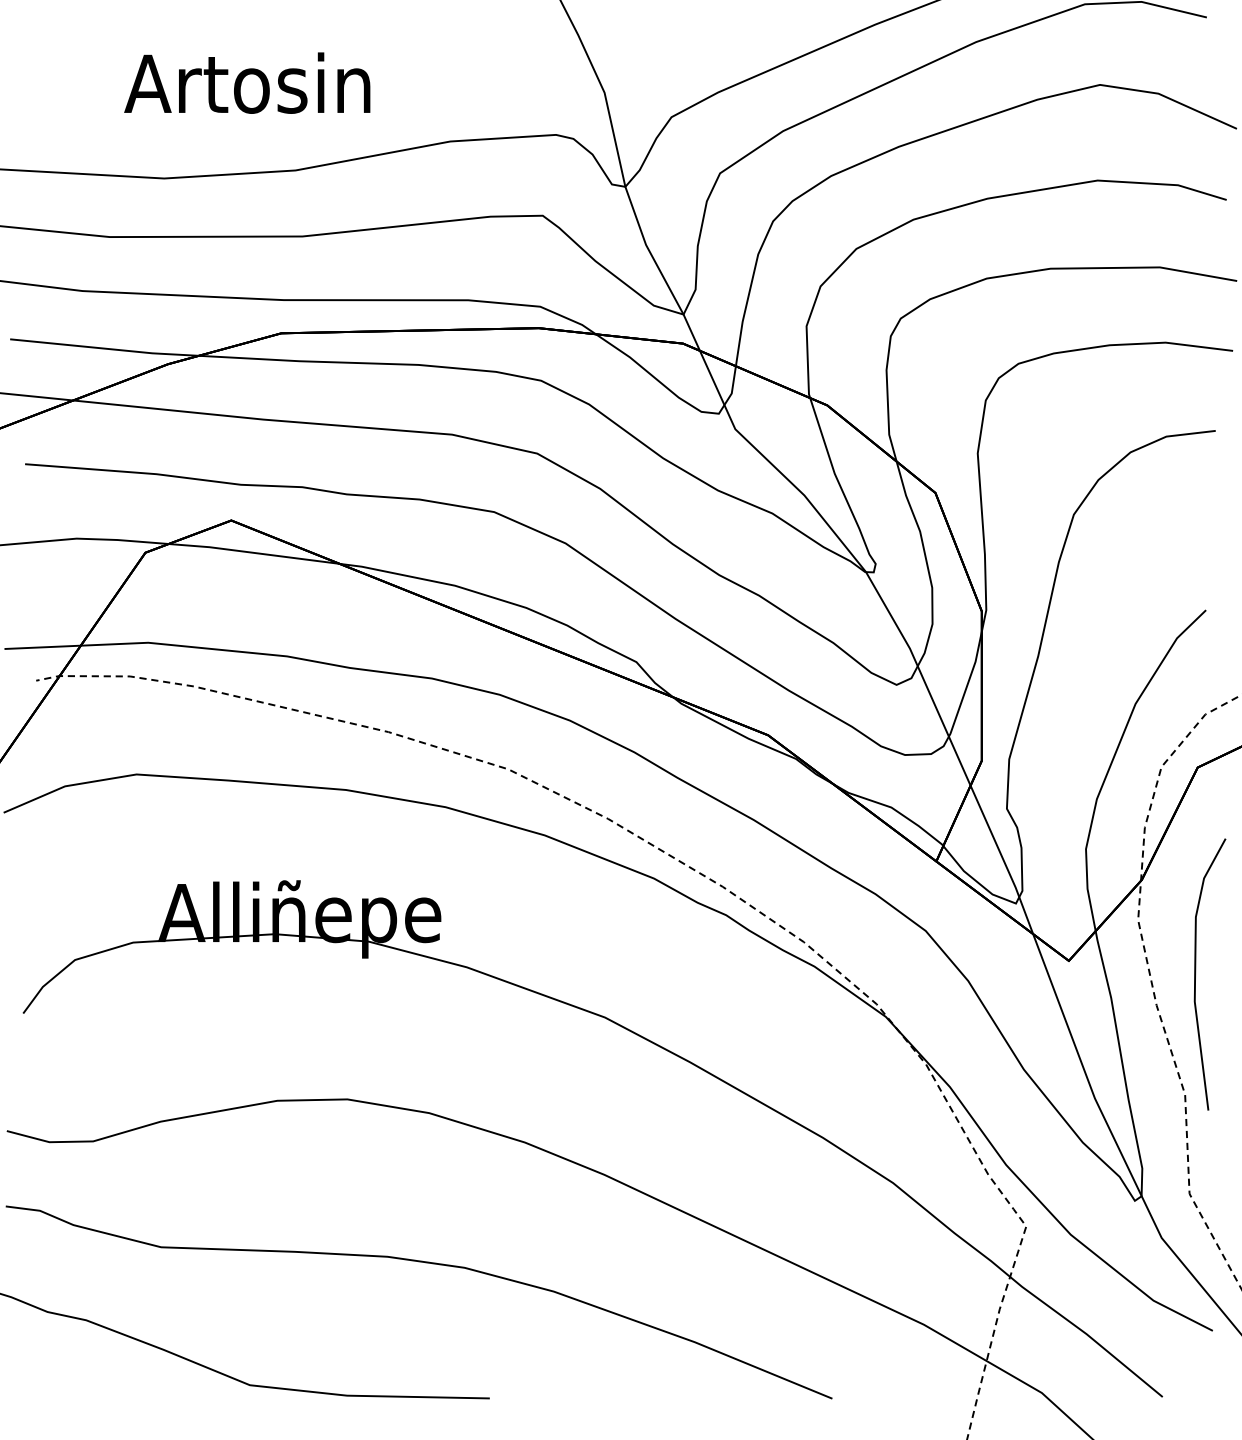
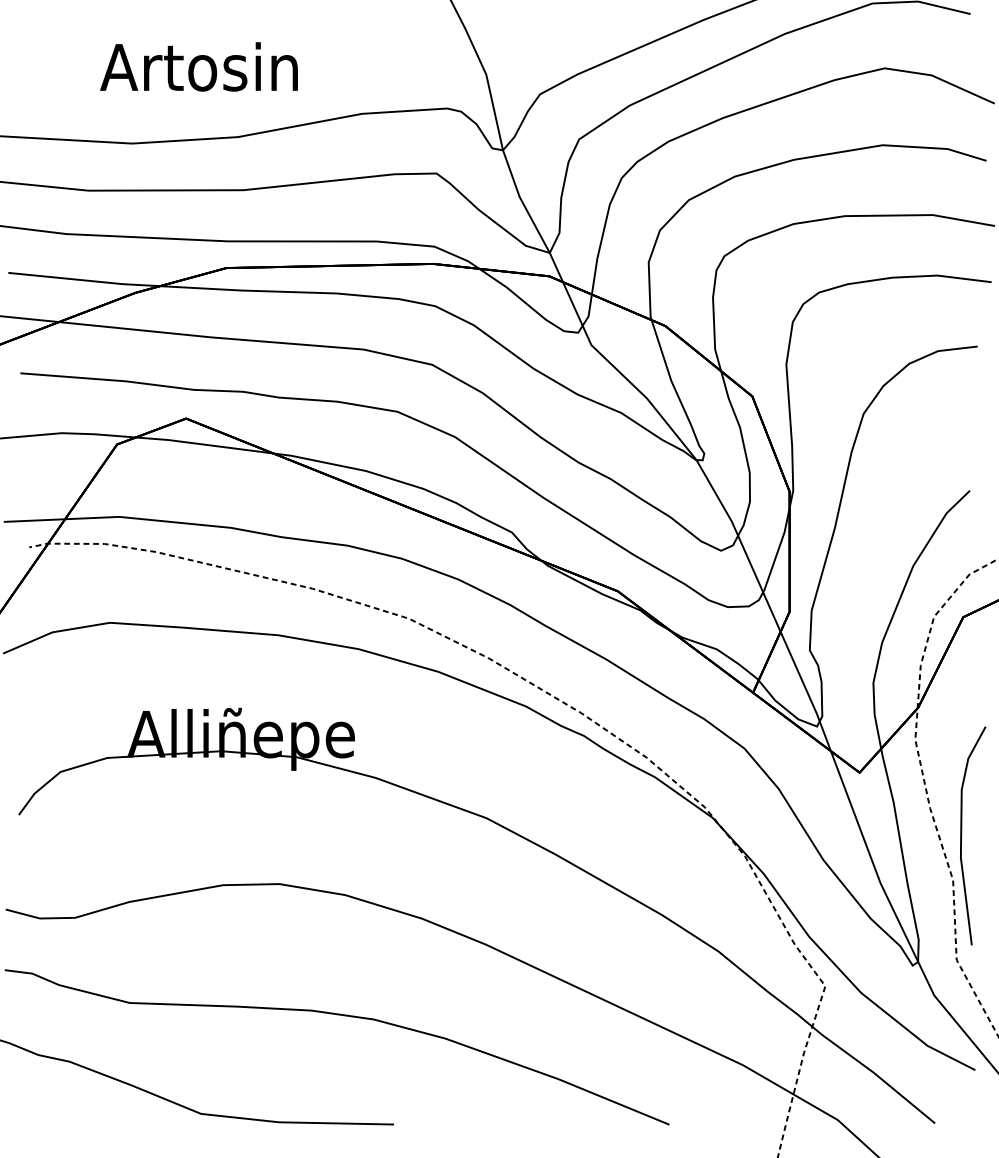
line: (1196, 972) -> (962, 834), moved

